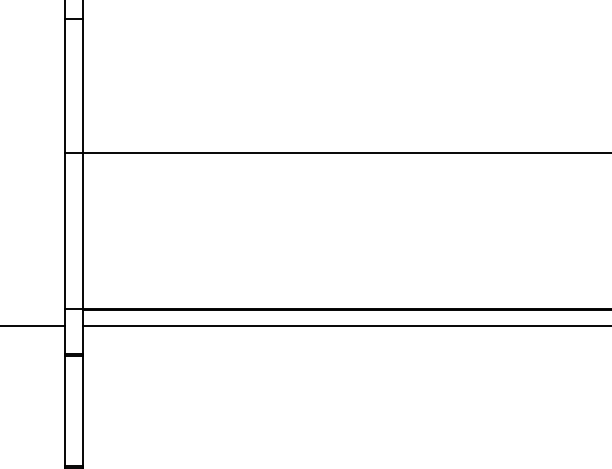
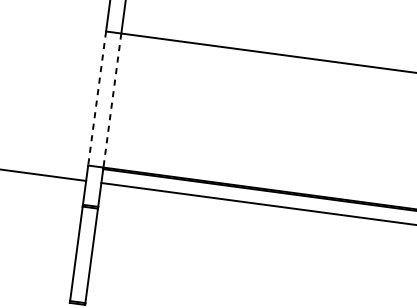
line: (64, 230) -> (96, 98), solid -> dashed
line: (82, 230) -> (112, 100), solid -> dashed

